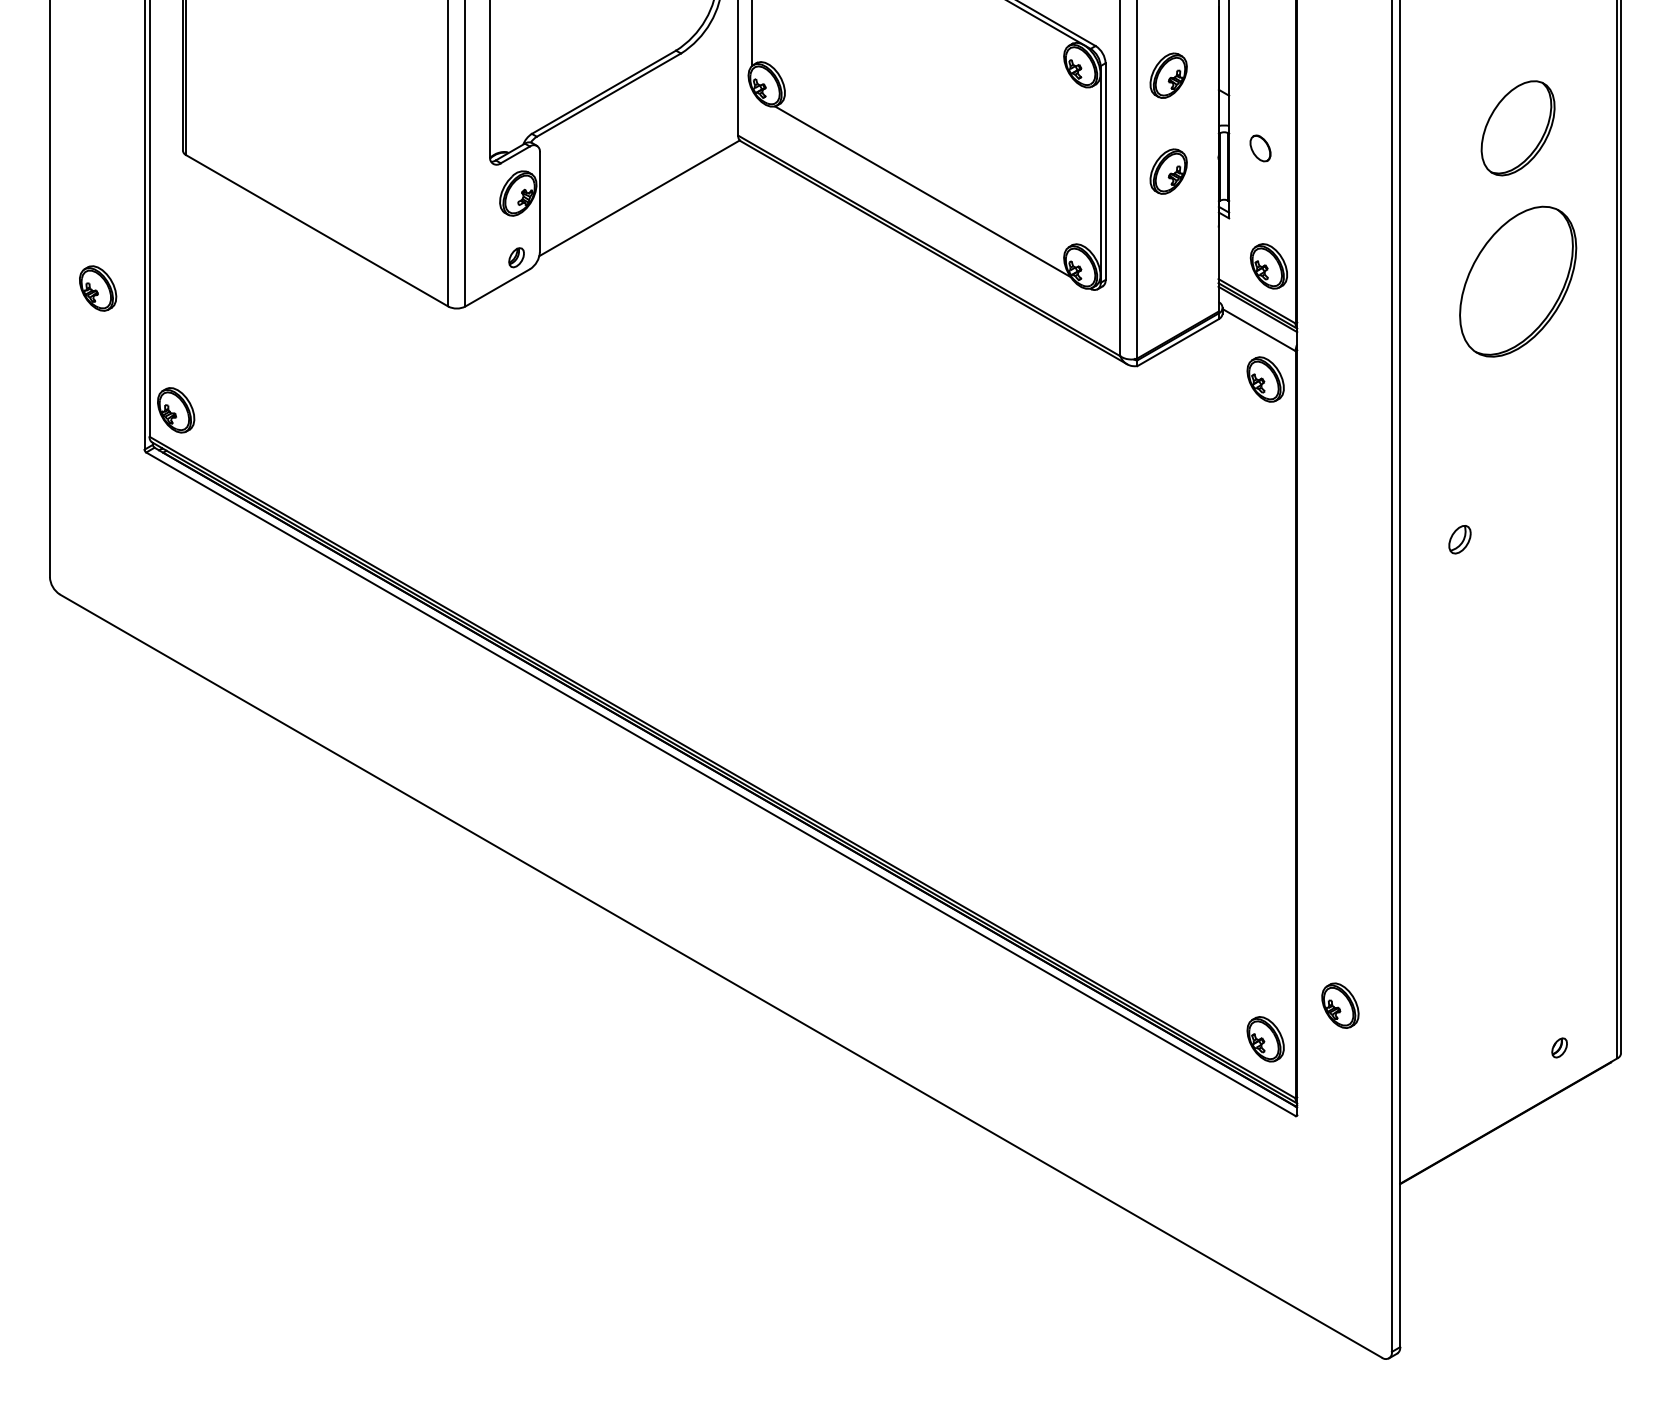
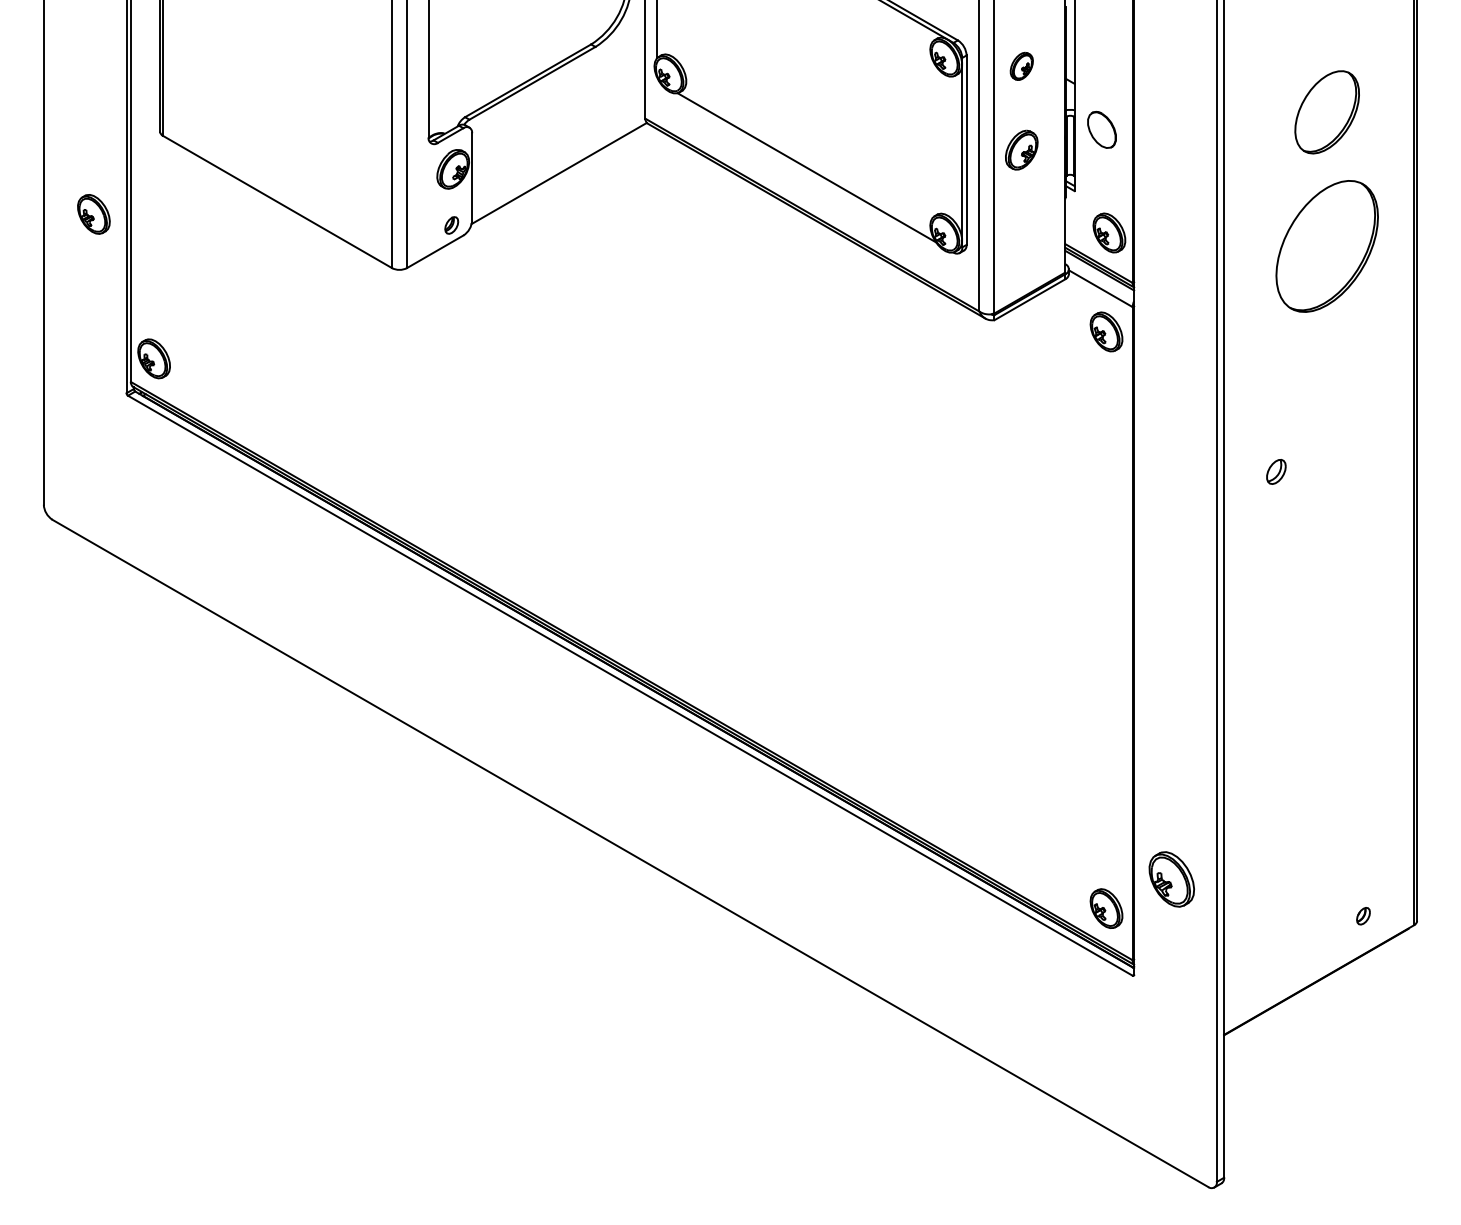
part: (1168, 75) -> (1021, 66), size x0.7
part: (1259, 147) -> (1101, 129), size x1.6
part: (97, 288) -> (93, 214), moved
part: (1340, 1004) -> (1171, 878), size x1.4

